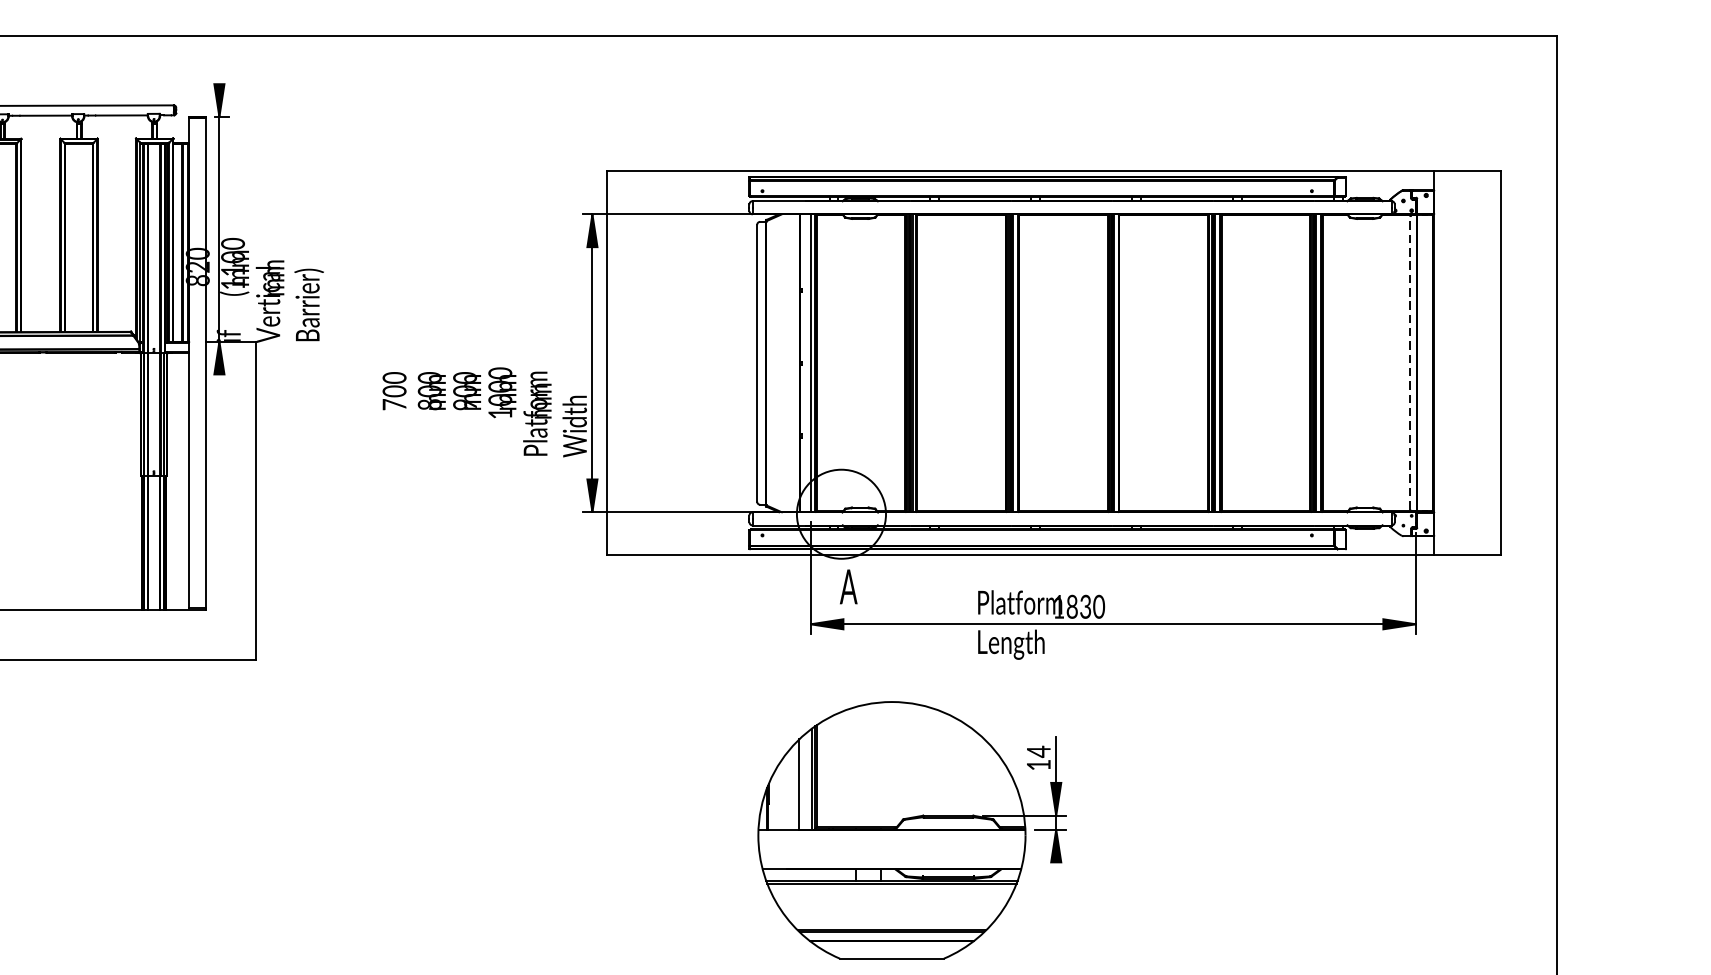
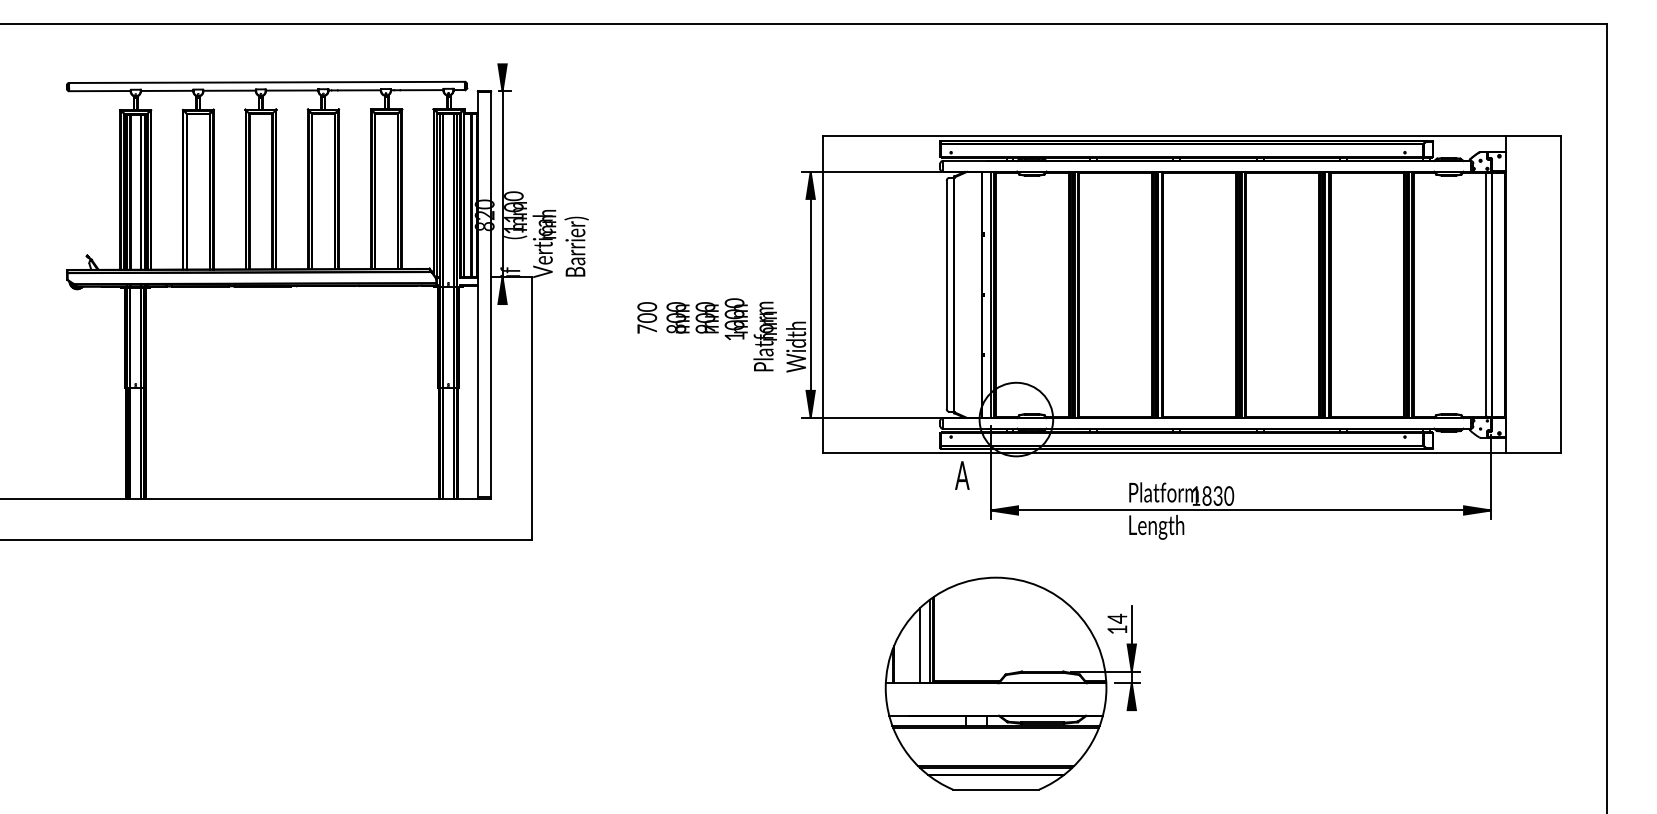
line: (1410, 362) -> (1486, 294), dashed -> solid
text: (848, 586) -> (962, 475), moved
part: (911, 830) -> (1012, 683), moved

